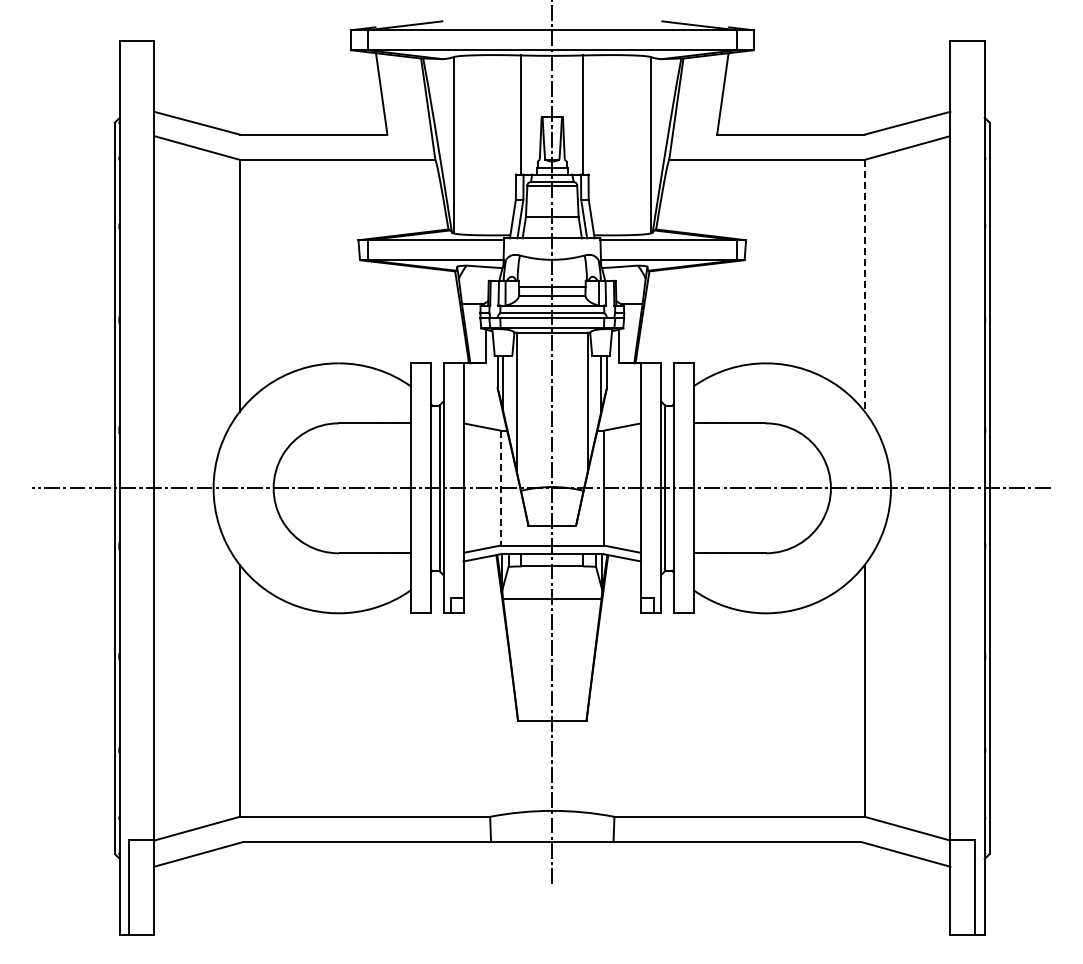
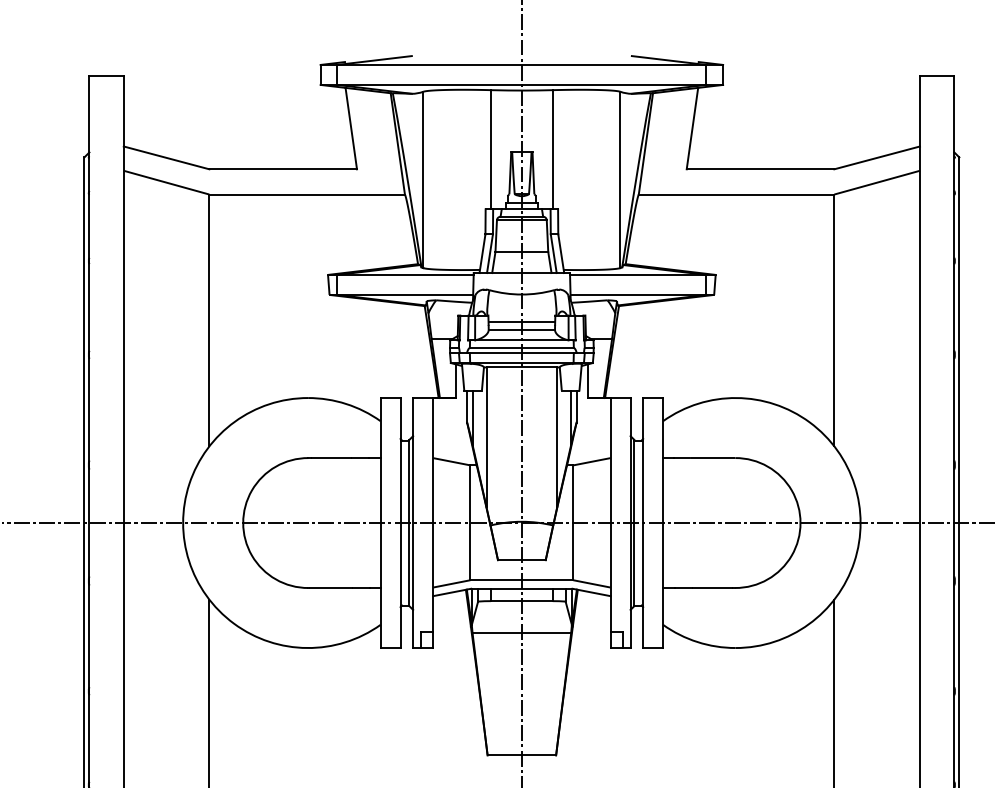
line: (864, 285) -> (834, 320), dashed -> solid
line: (500, 488) -> (470, 523), dashed -> solid

